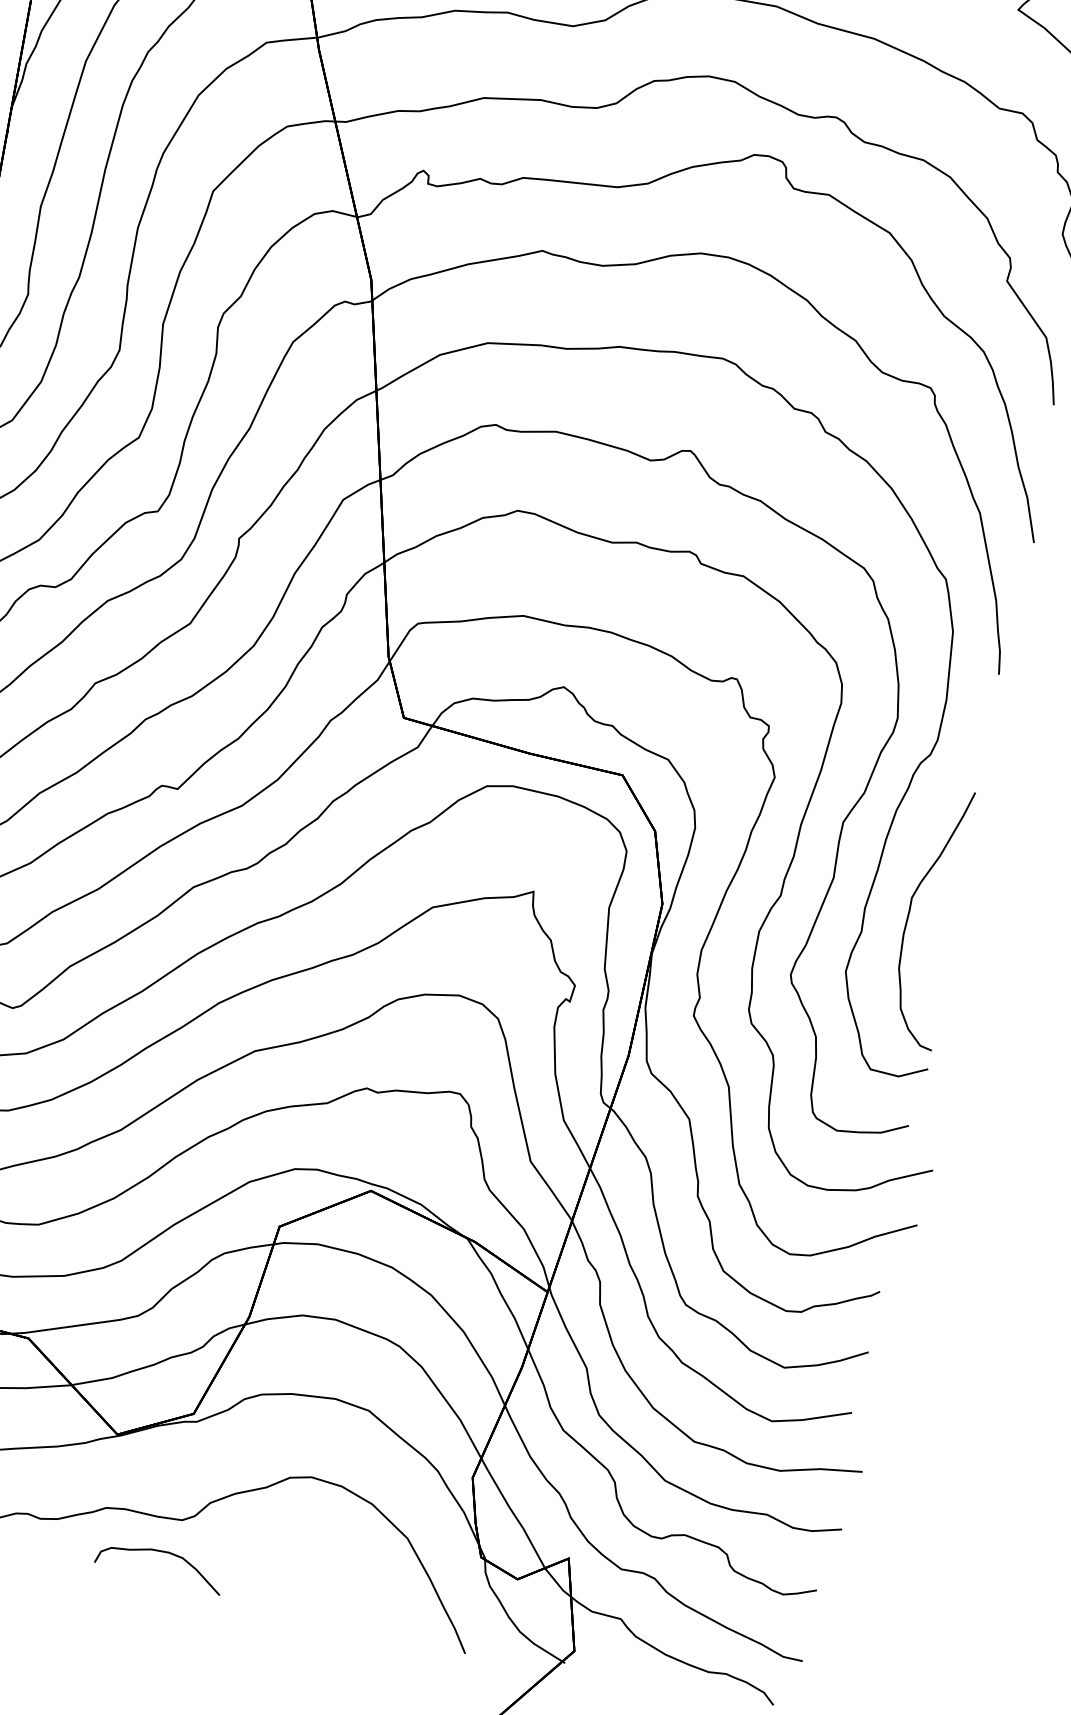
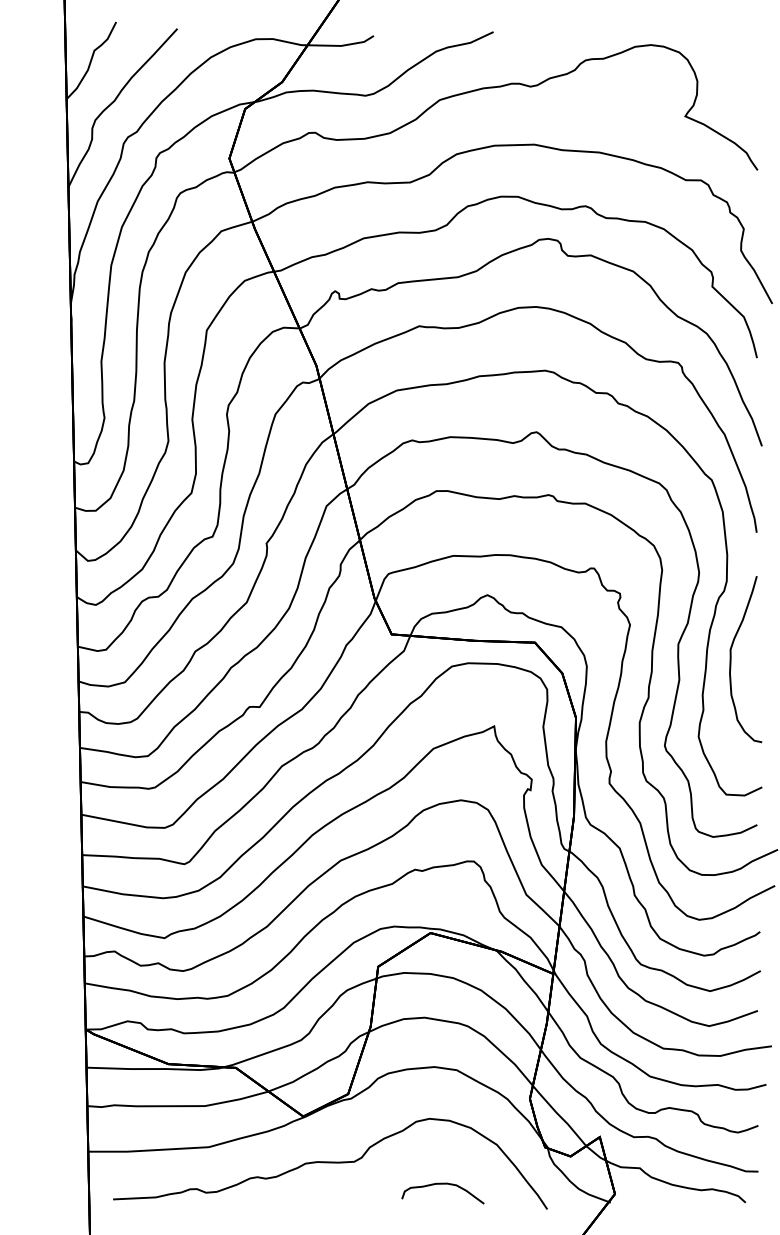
curve: (910, 913) -> (731, 659), moved
curve: (161, 1552) -> (442, 1184), moved

